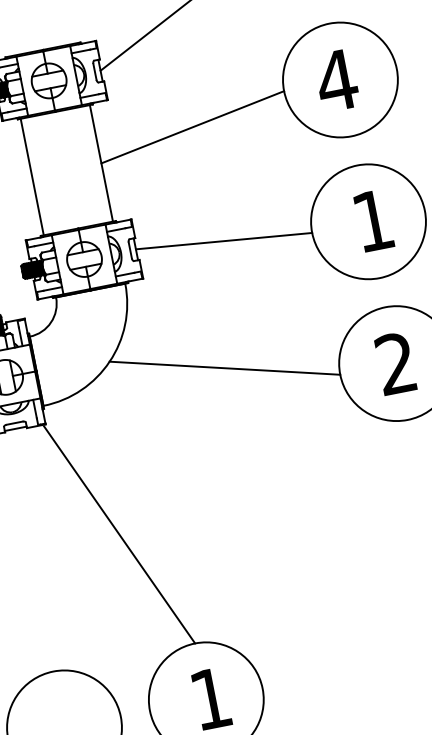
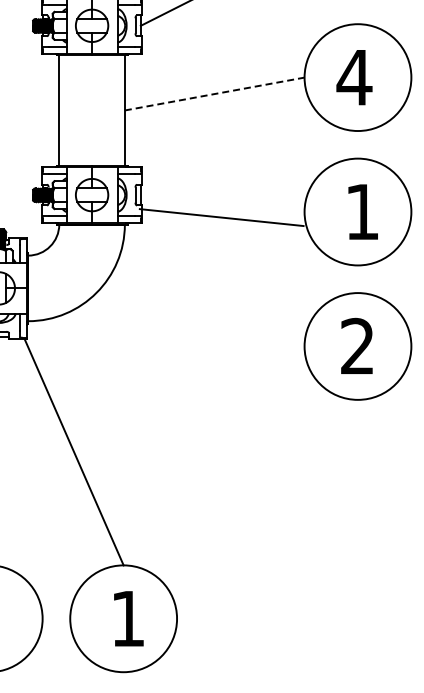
line: (193, 126) -> (215, 93), solid -> dashed
line: (223, 241) -> (221, 217), moved
line: (224, 368) -> (200, 319), removed

